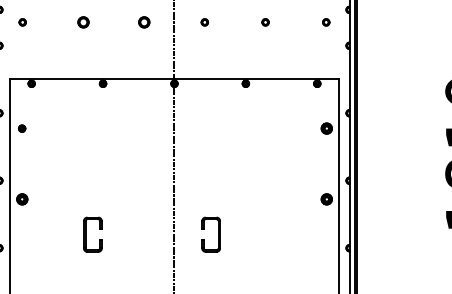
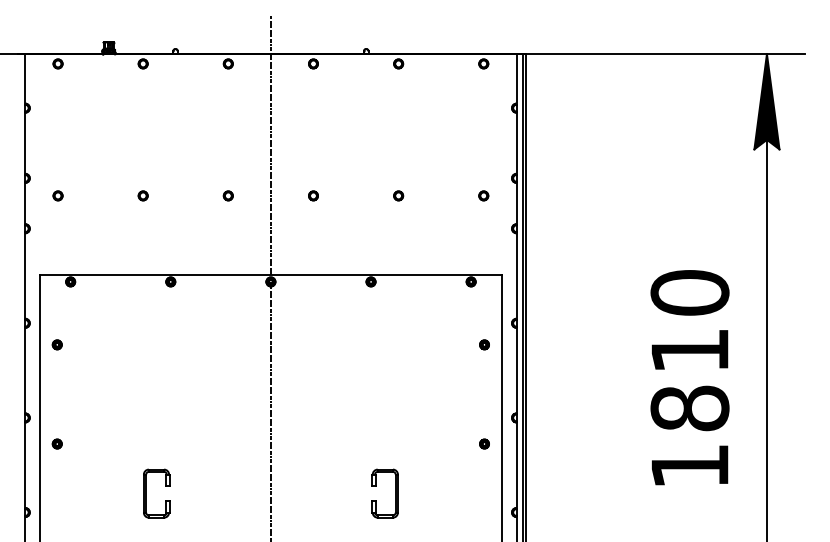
part: (82, 22) -> (142, 195), size x0.62
part: (143, 22) -> (227, 195), size x0.62
part: (326, 128) -> (484, 344), size x0.62
part: (21, 198) -> (56, 443), size x0.62
part: (326, 198) -> (484, 443), size x0.62
part: (204, 229) -> (376, 486), moved

